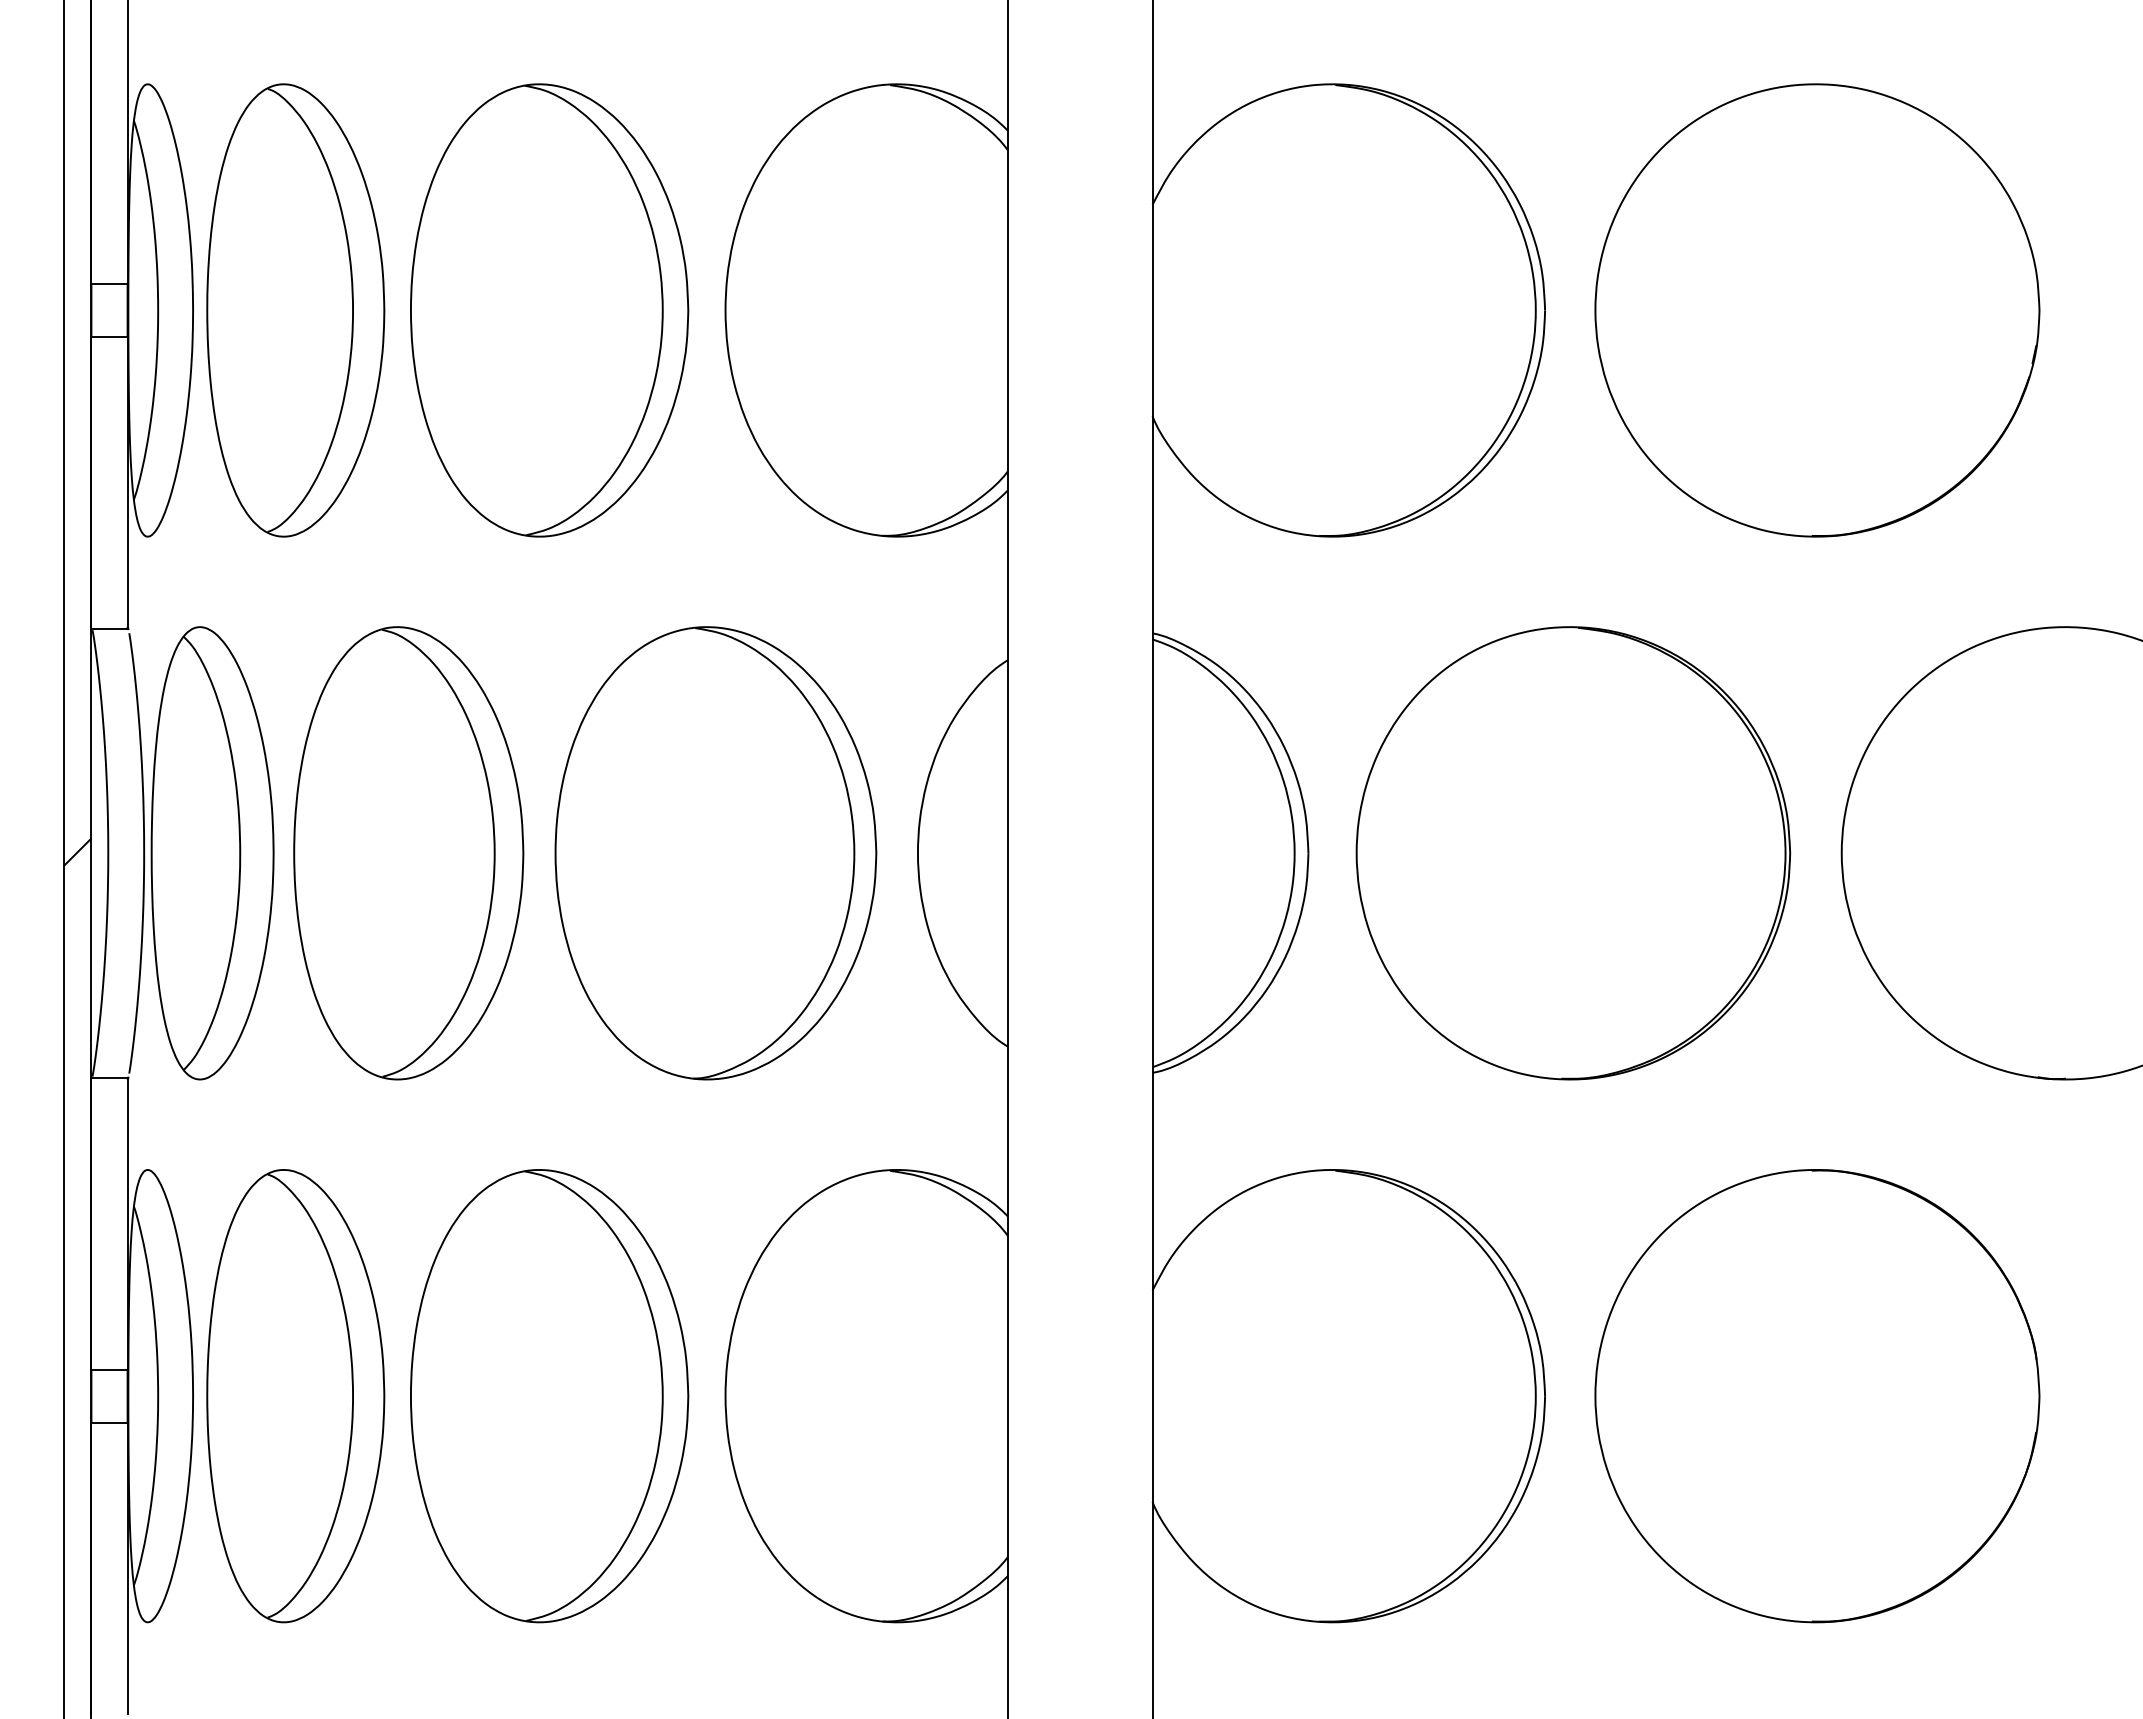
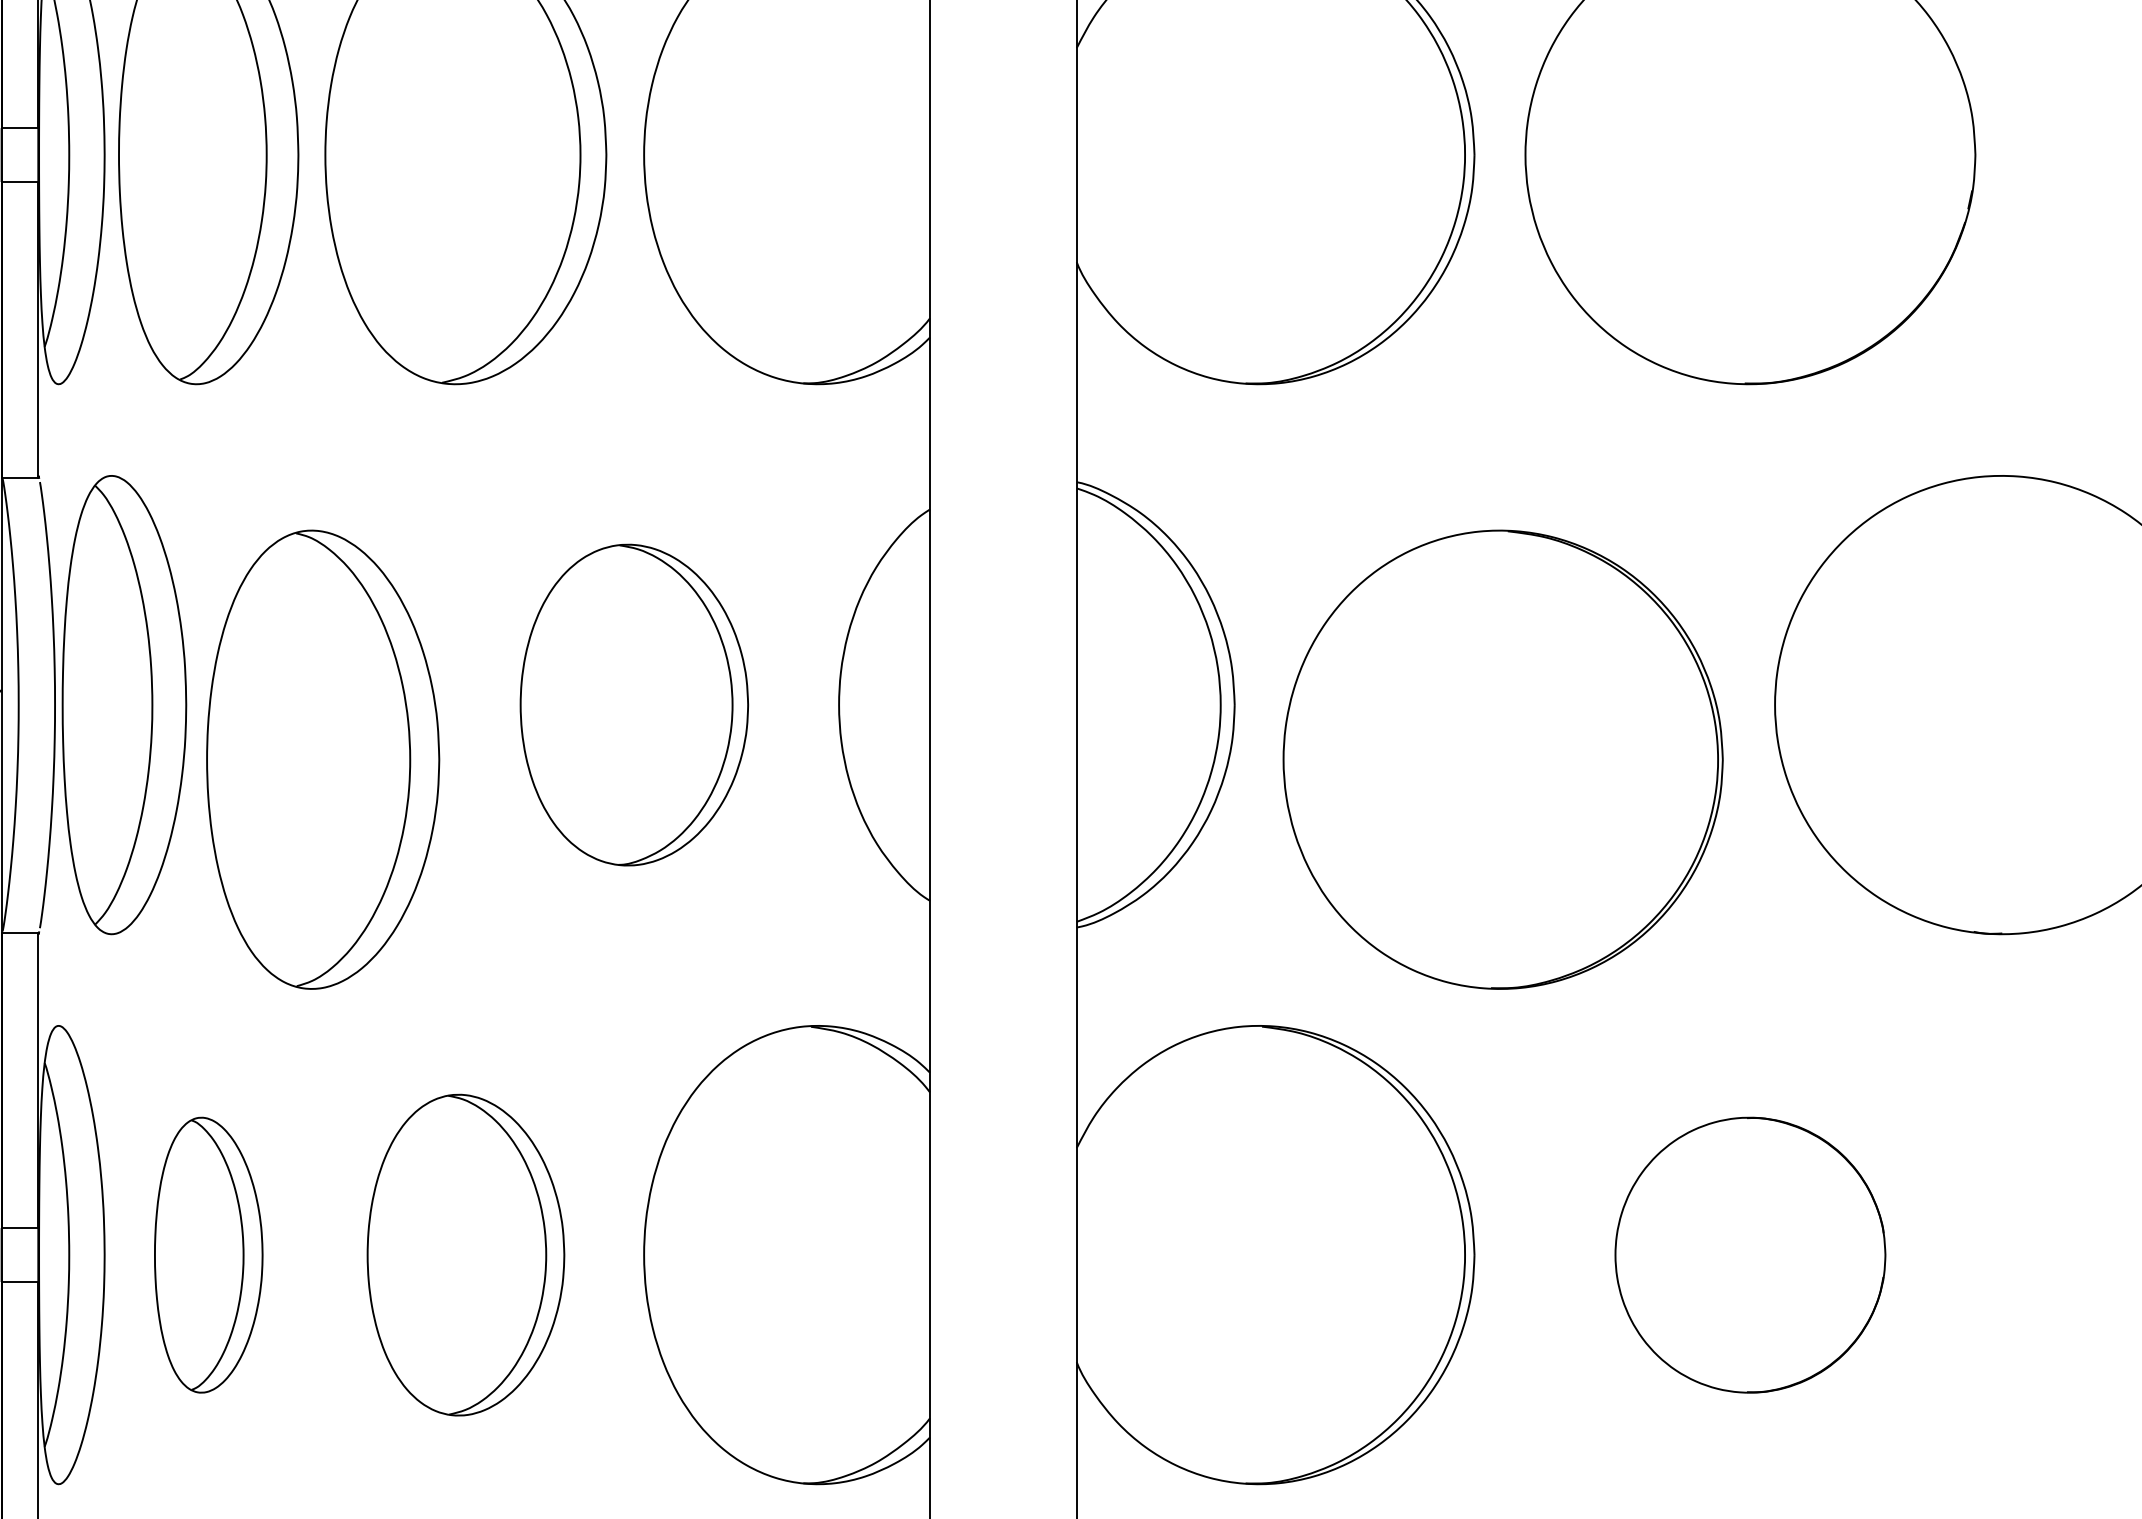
part: (408, 853) -> (322, 759), moved
part: (715, 853) -> (633, 705), size x0.7
part: (1573, 853) -> (1503, 759), moved
part: (295, 1396) -> (208, 1255), size x0.6
part: (549, 1396) -> (465, 1255), size x0.7
part: (1817, 1396) -> (1750, 1255), size x0.6

